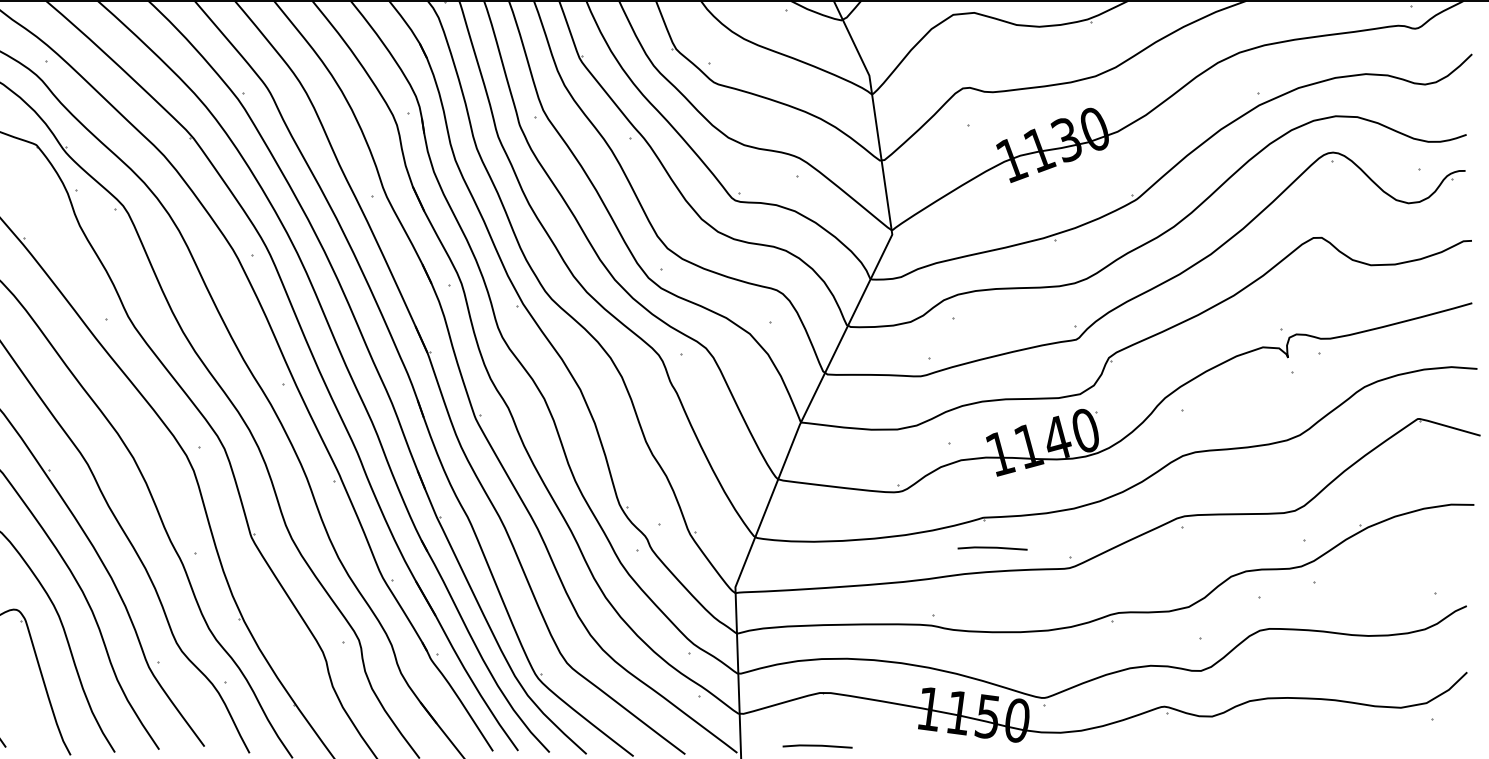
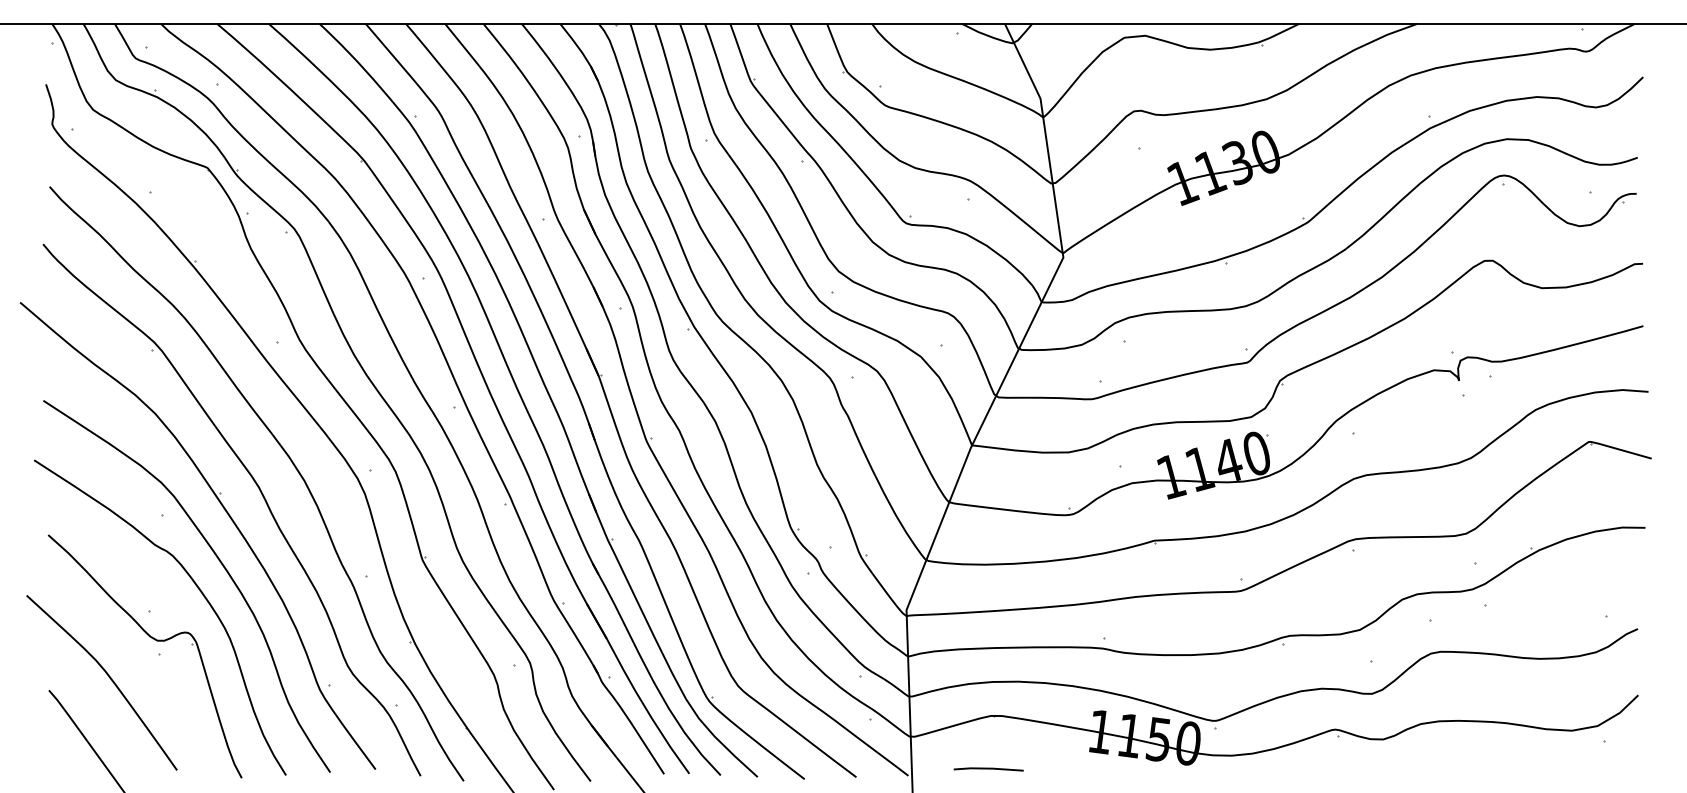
line: (992, 548) -> (1163, 571), removed

